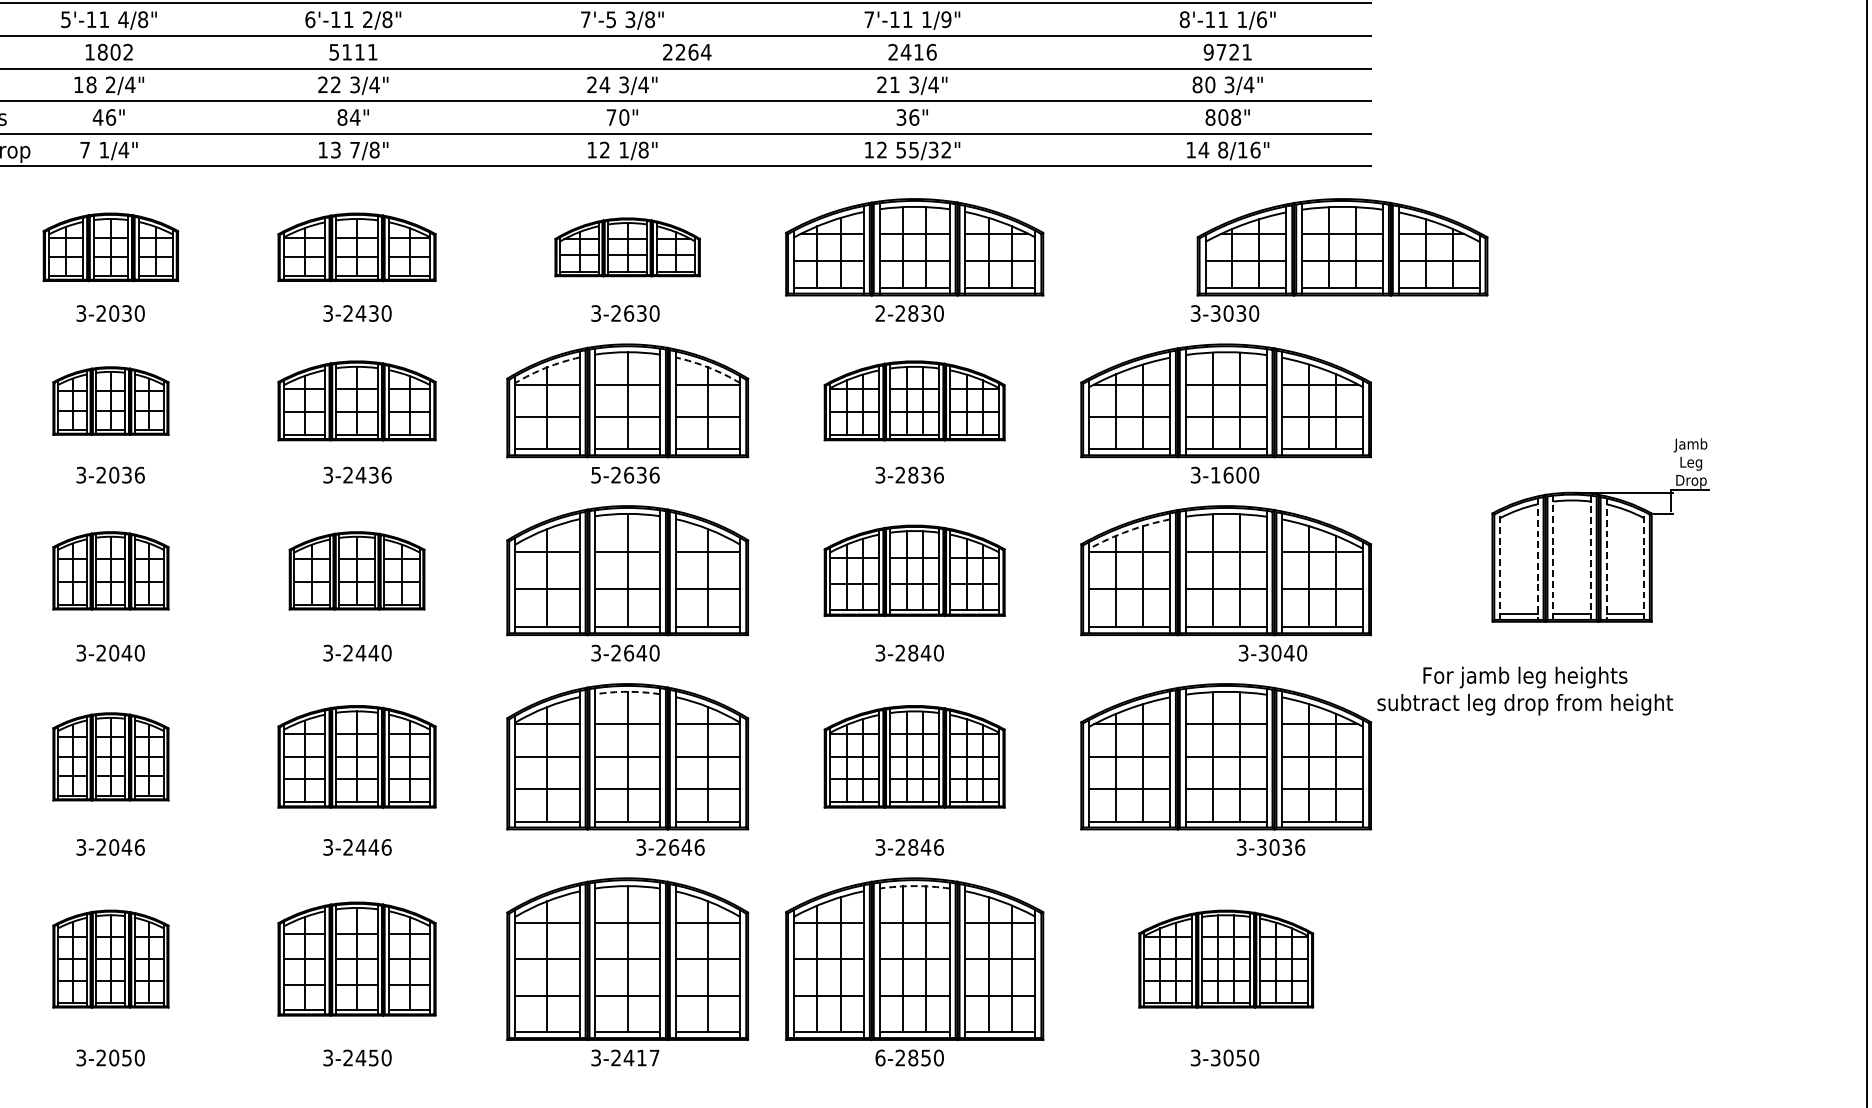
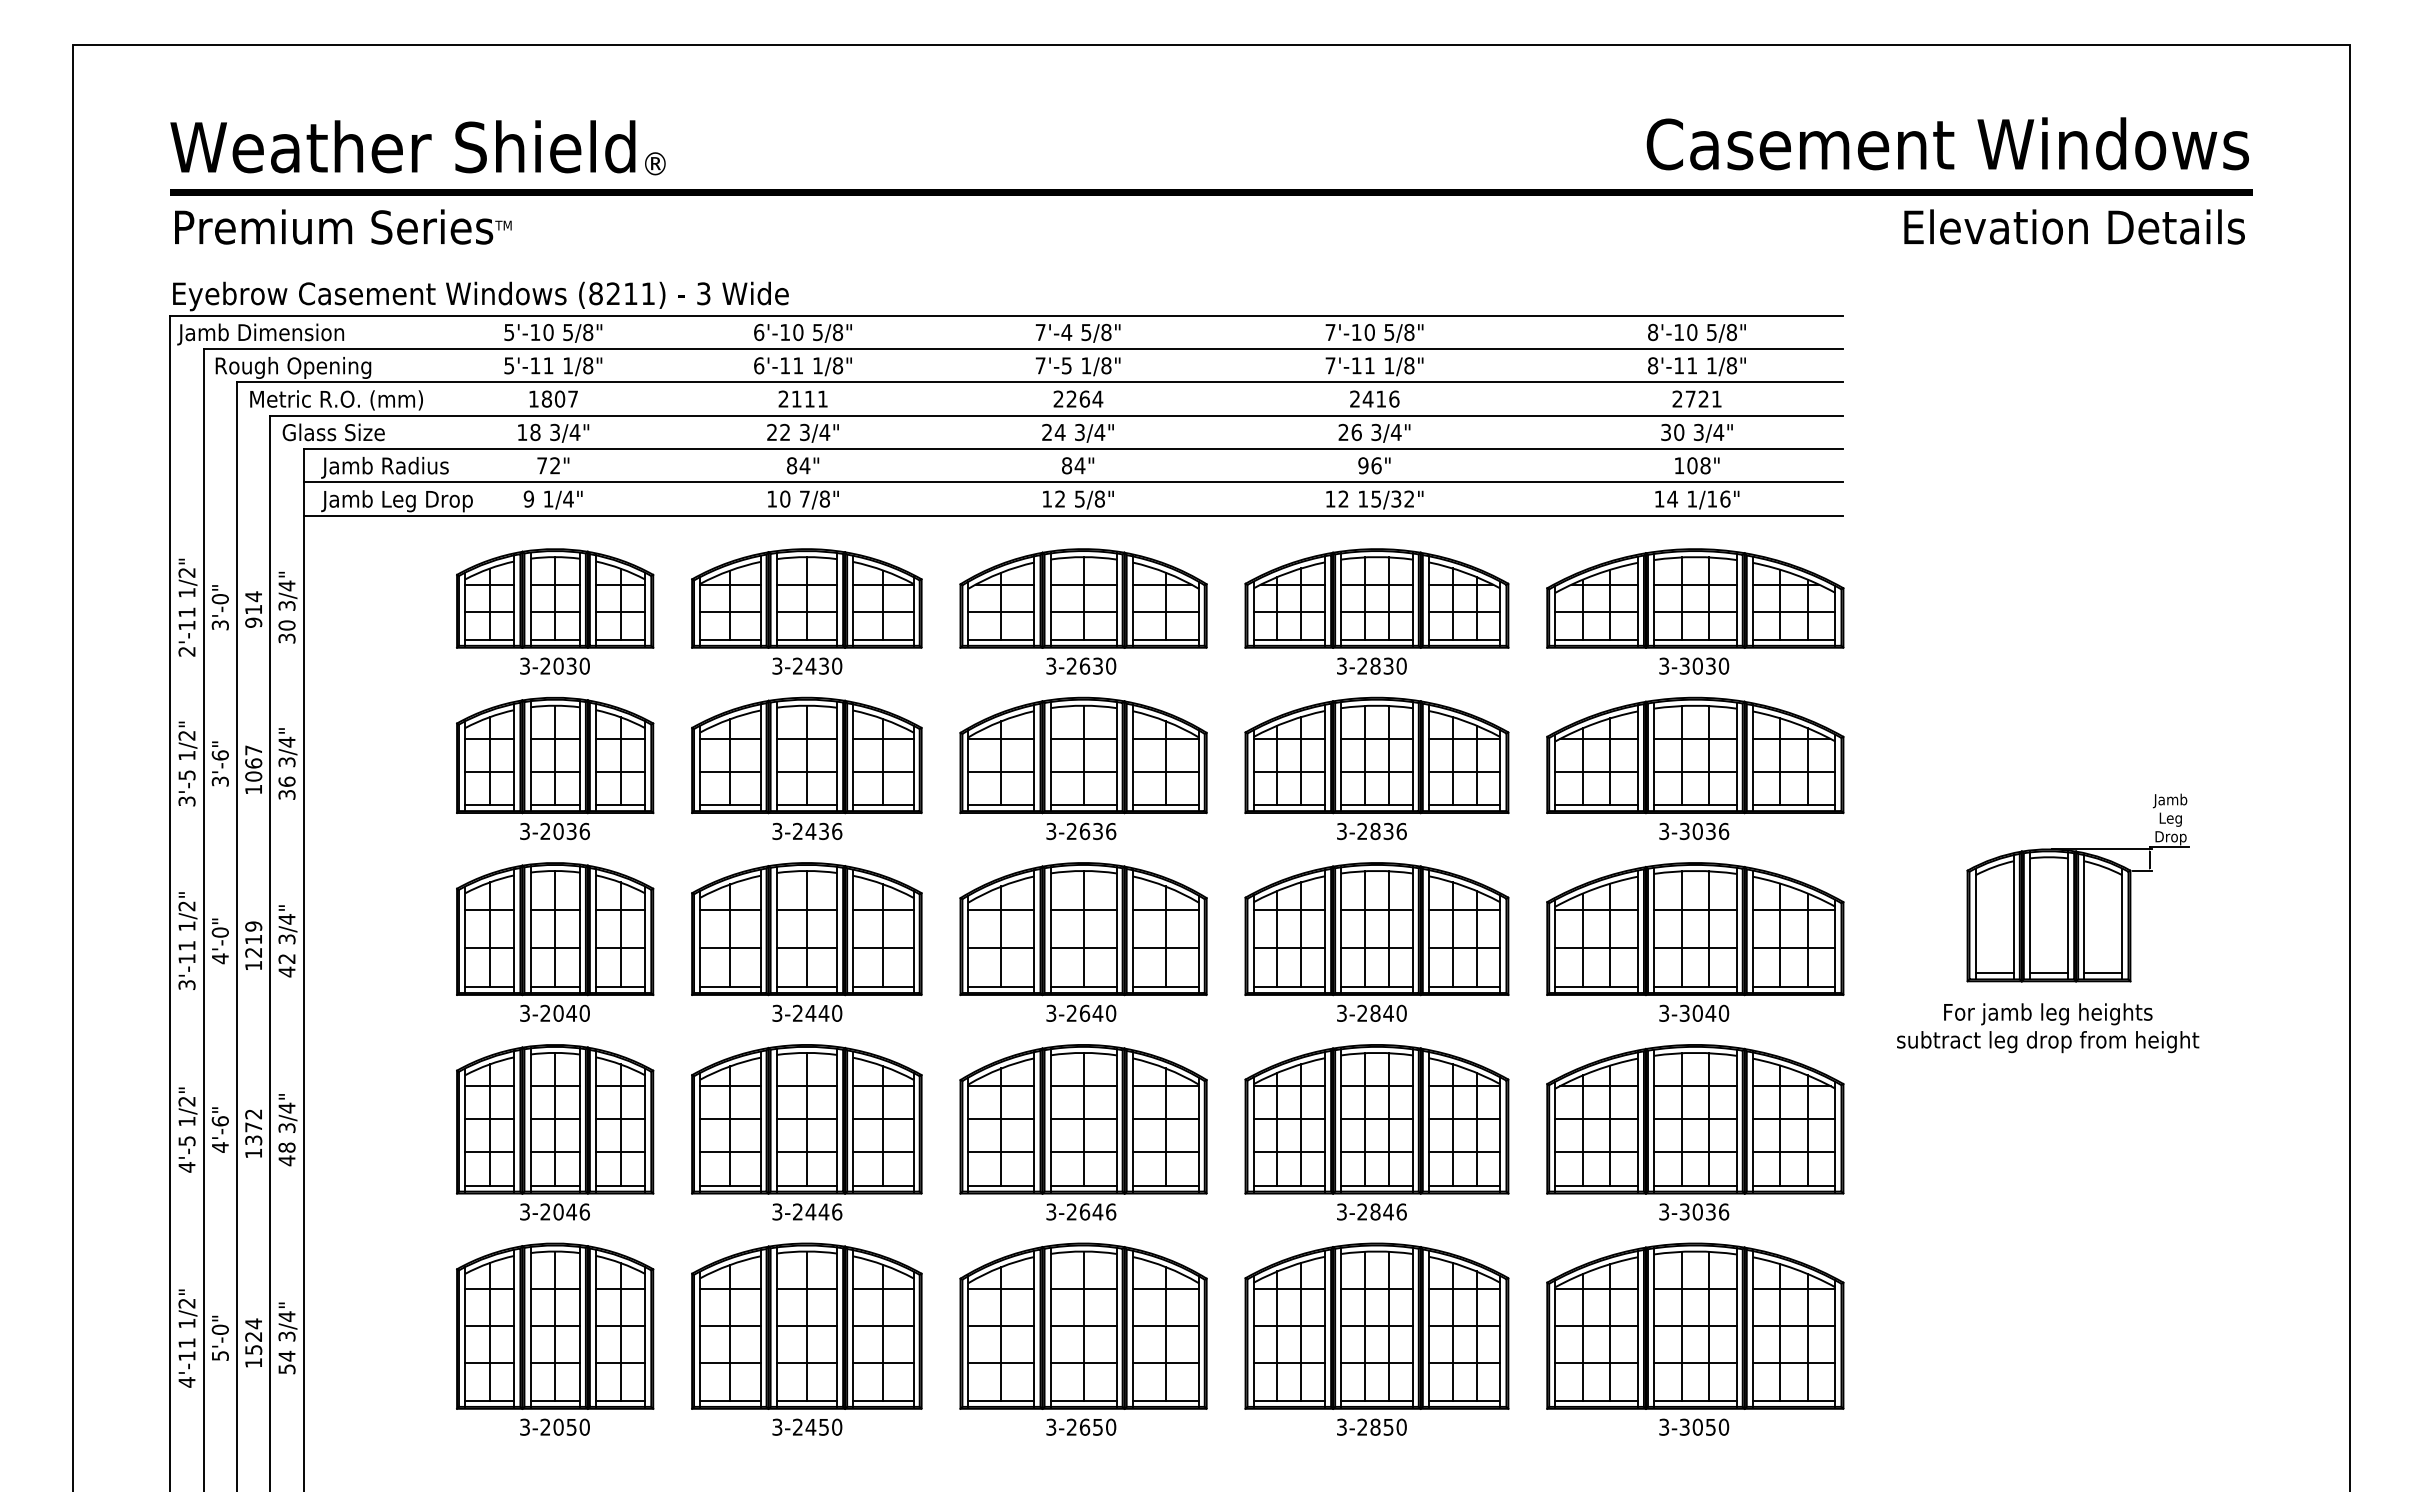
text: (122, 19) -> (567, 365), 4/8" -> 1/8"
text: (367, 19) -> (817, 365), 2/8" -> 1/8"
text: (630, 19) -> (1086, 365), 3/8" -> 1/8"
text: (946, 19) -> (1409, 365), 1/9" -> 1/8"
text: (1261, 19) -> (1731, 365), 1/6" -> 1/8"
text: (127, 51) -> (572, 398), 1802 -> 1807
text: (334, 51) -> (783, 398), 5111 -> 2111
text: (687, 51) -> (1078, 398), moved
text: (1208, 51) -> (1677, 398), 9721 -> 2721
text: (894, 83) -> (1356, 431), 21 -> 26
text: (110, 84) -> (554, 432), 2/4" -> 3/4"
text: (1197, 84) -> (1666, 432), 80 -> 30
text: (104, 117) -> (548, 465), 46" -> 72"
text: (617, 117) -> (1073, 465), 70" -> 84"
text: (901, 117) -> (1363, 465), 36" -> 96"
text: (1210, 117) -> (1679, 465), 808" -> 108"
text: (84, 149) -> (528, 498), 7 -> 9
text: (336, 149) -> (785, 498), 13 -> 10
text: (623, 149) -> (1079, 498), 1/8" -> 5/8"
text: (900, 149) -> (1362, 498), 55/32" -> 15/32"
text: (1223, 149) -> (1692, 498), 8/16" -> 1/16"
part: (111, 247) -> (555, 598), size x1.43
part: (356, 247) -> (806, 598), size x1.43
part: (627, 247) -> (1083, 598), size x1.67
part: (1342, 247) -> (1695, 598), moved
text: (880, 313) -> (1341, 666), 2-2830 -> 3-2830
arc: (546, 367) -> (1000, 721), dashed -> solid
arc: (708, 367) -> (1166, 721), dashed -> solid
part: (111, 400) -> (555, 755), size x1.67
part: (356, 400) -> (806, 755), size x1.43
part: (914, 400) -> (1376, 755), size x1.43
text: (596, 474) -> (1051, 830), 5-2636 -> 3-2636
text: (1235, 475) -> (1704, 831), 3-1600 -> 3-3036
arc: (1128, 530) -> (1595, 888), dashed -> solid
line: (1553, 557) -> (2029, 915), dashed -> solid
line: (1591, 558) -> (2068, 916), dashed -> solid
line: (1537, 559) -> (2013, 917), dashed -> solid
line: (1606, 559) -> (2084, 917), dashed -> solid
line: (1500, 565) -> (1975, 923), dashed -> solid
line: (1643, 565) -> (2122, 923), dashed -> solid
part: (111, 571) -> (555, 929), size x1.67
part: (356, 571) -> (806, 929), size x1.67
part: (914, 571) -> (1376, 929), size x1.43
text: (1273, 652) -> (1694, 1012), moved
arc: (627, 691) -> (1083, 1052), dashed -> solid
text: (1525, 691) -> (2048, 1028), moved
part: (111, 756) -> (555, 1119), size x1.67
part: (356, 756) -> (806, 1119), size x1.43
part: (914, 756) -> (1376, 1119), size x1.43
text: (670, 846) -> (1081, 1211), moved
text: (1271, 846) -> (1694, 1211), moved
arc: (914, 886) -> (1376, 1251), dashed -> solid
part: (111, 958) -> (555, 1325), size x1.67
part: (356, 958) -> (806, 1325), size x1.43
part: (1226, 958) -> (1695, 1325), size x1.67
text: (641, 1057) -> (1097, 1426), 3-2417 -> 3-2650
text: (880, 1057) -> (1342, 1426), 6-2850 -> 3-2850

